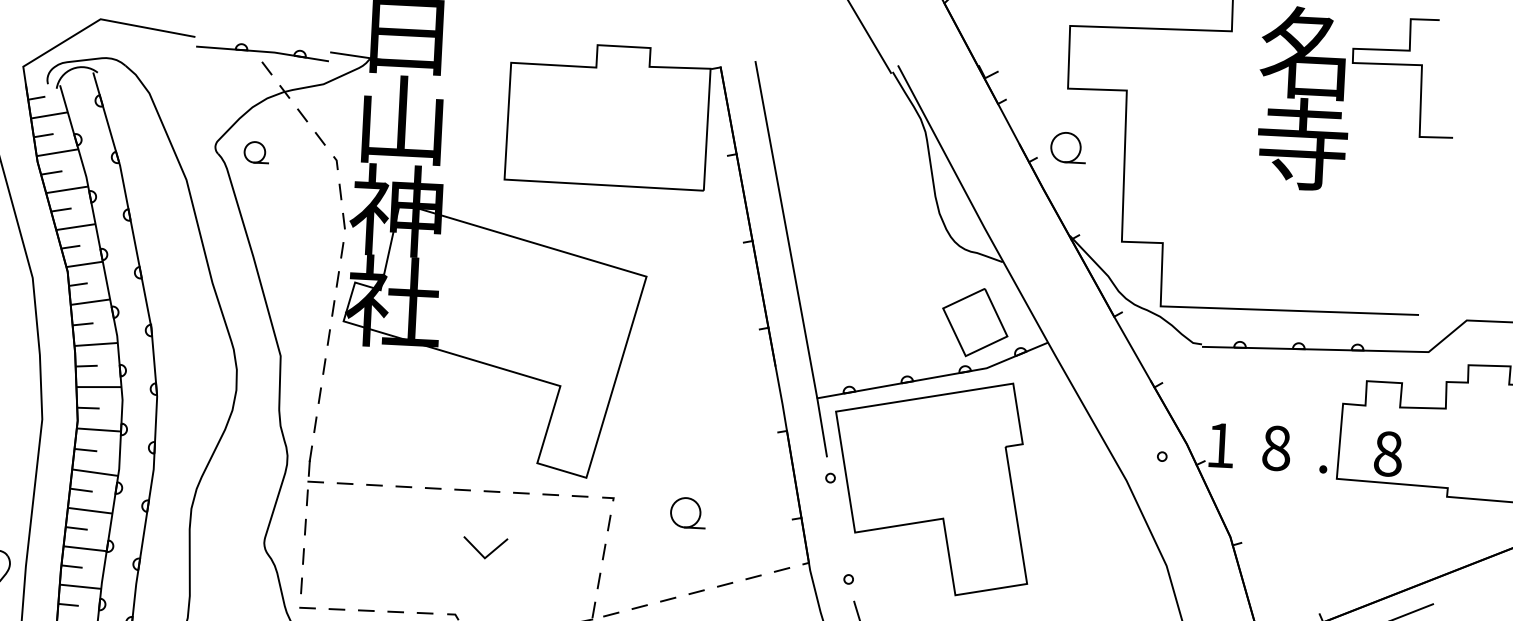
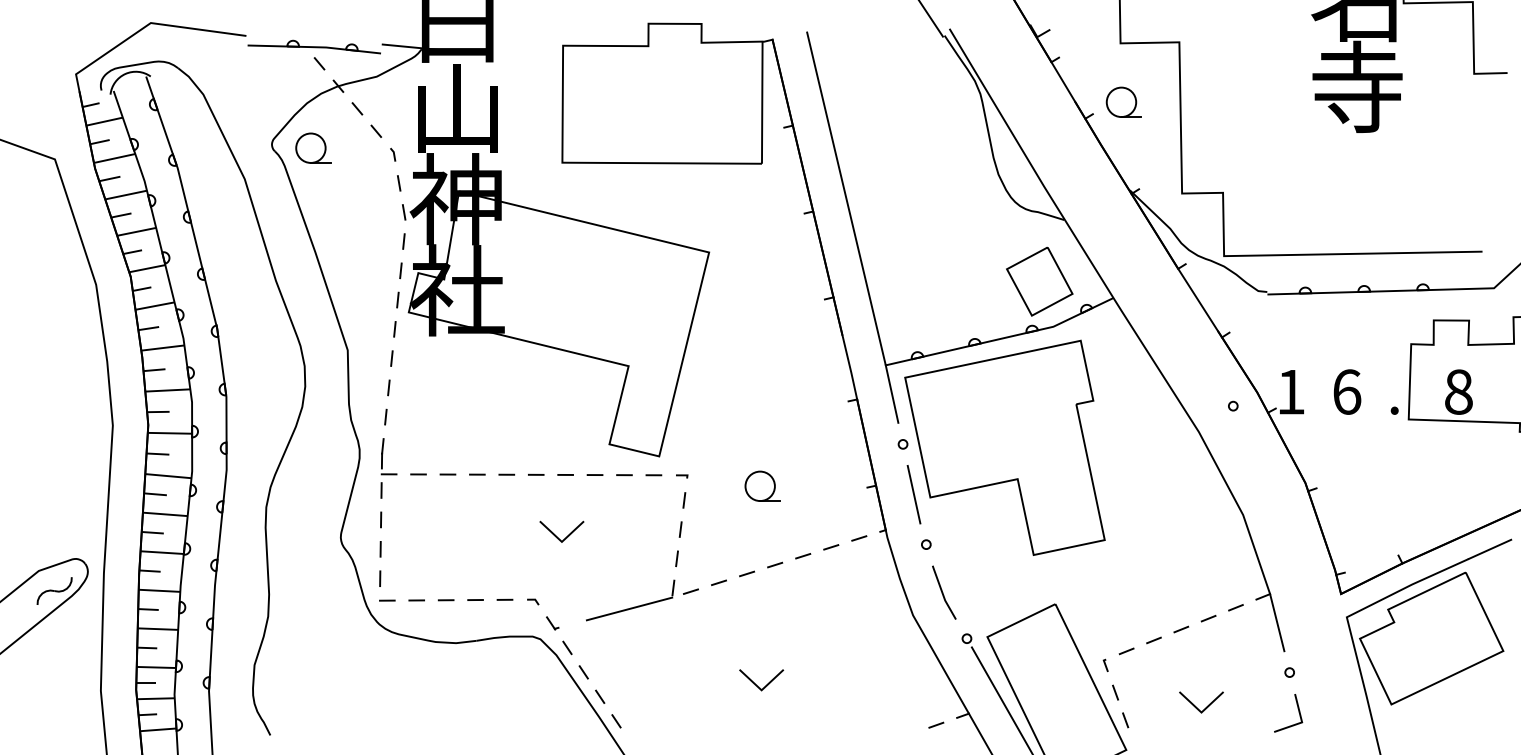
part: (256, 151) -> (313, 147), size x1.43
text: (1277, 447) -> (1347, 391), 8 -> 6
line: (838, 528) -> (913, 494), added

